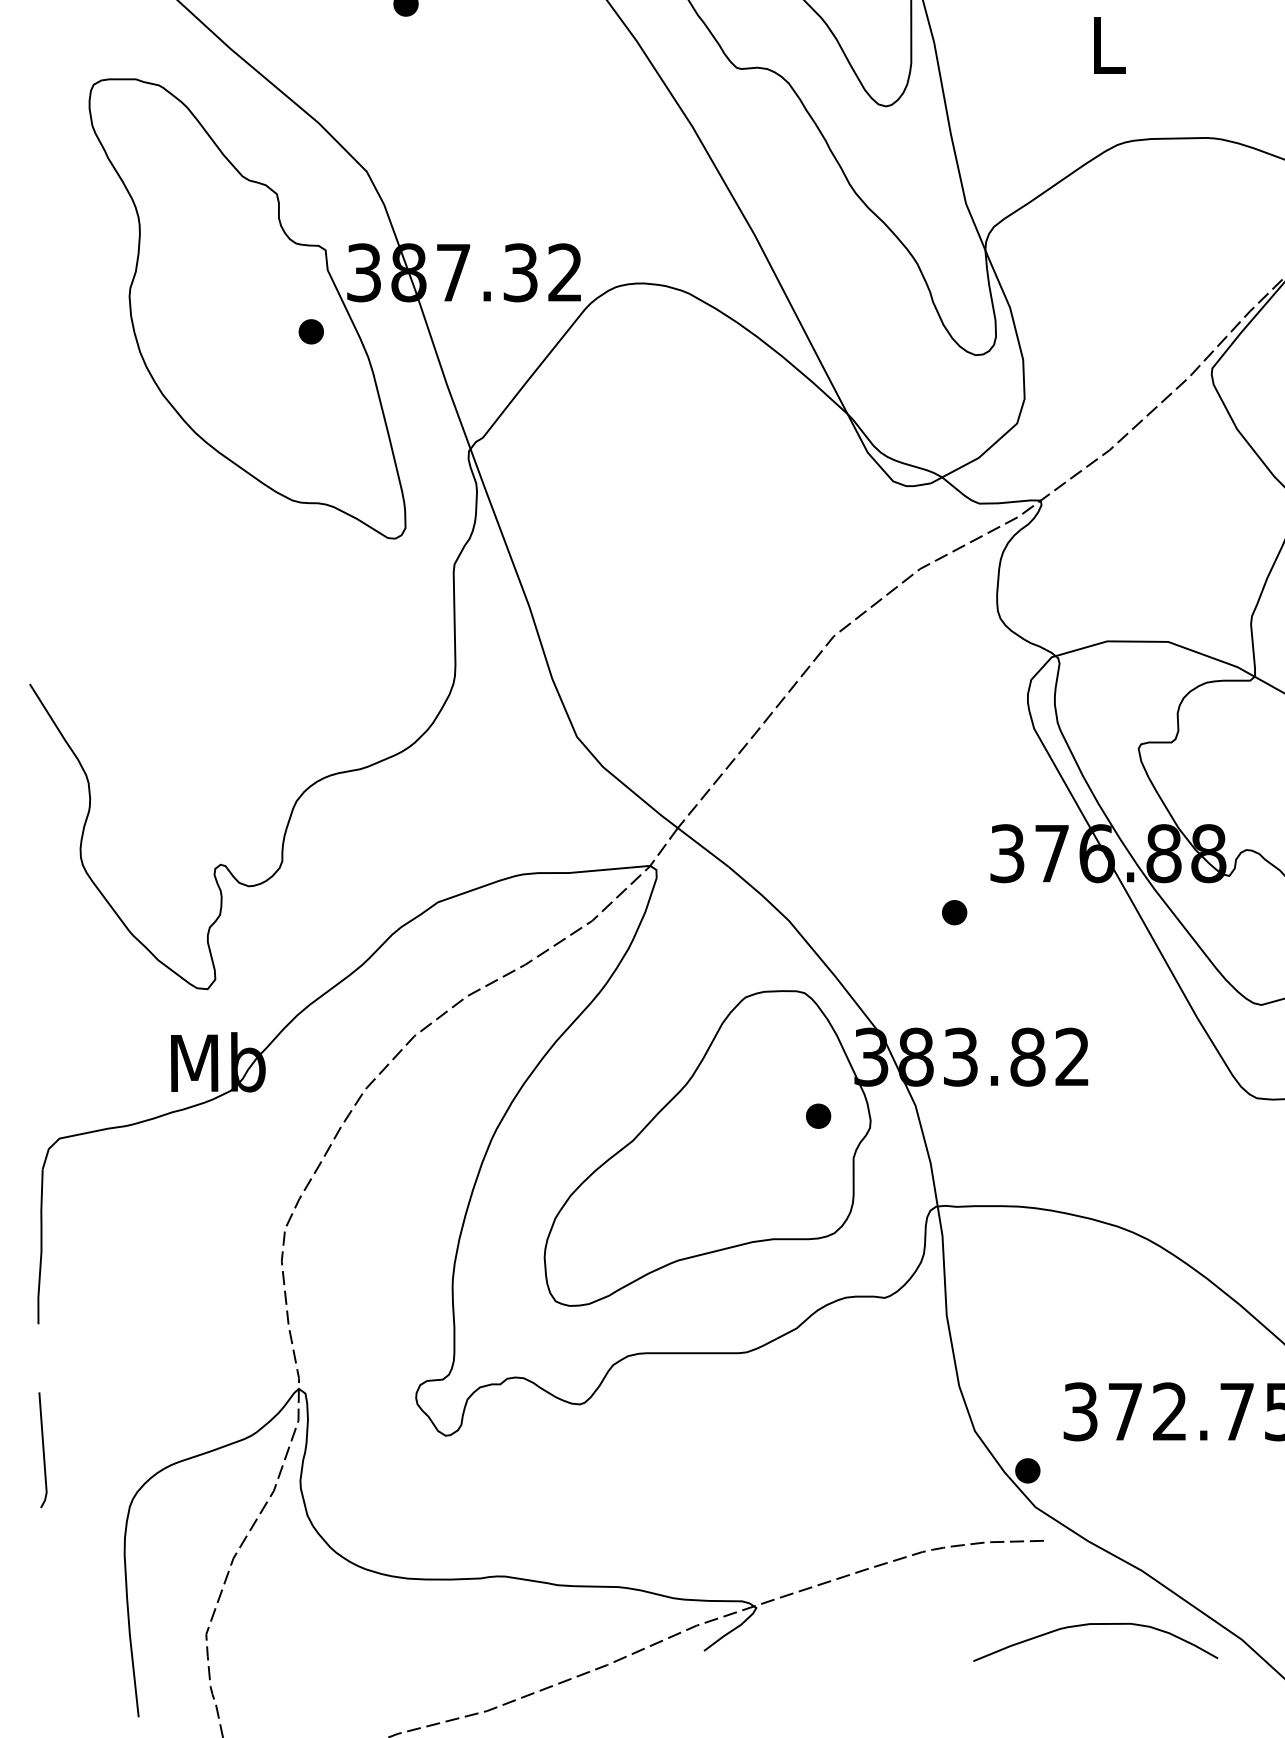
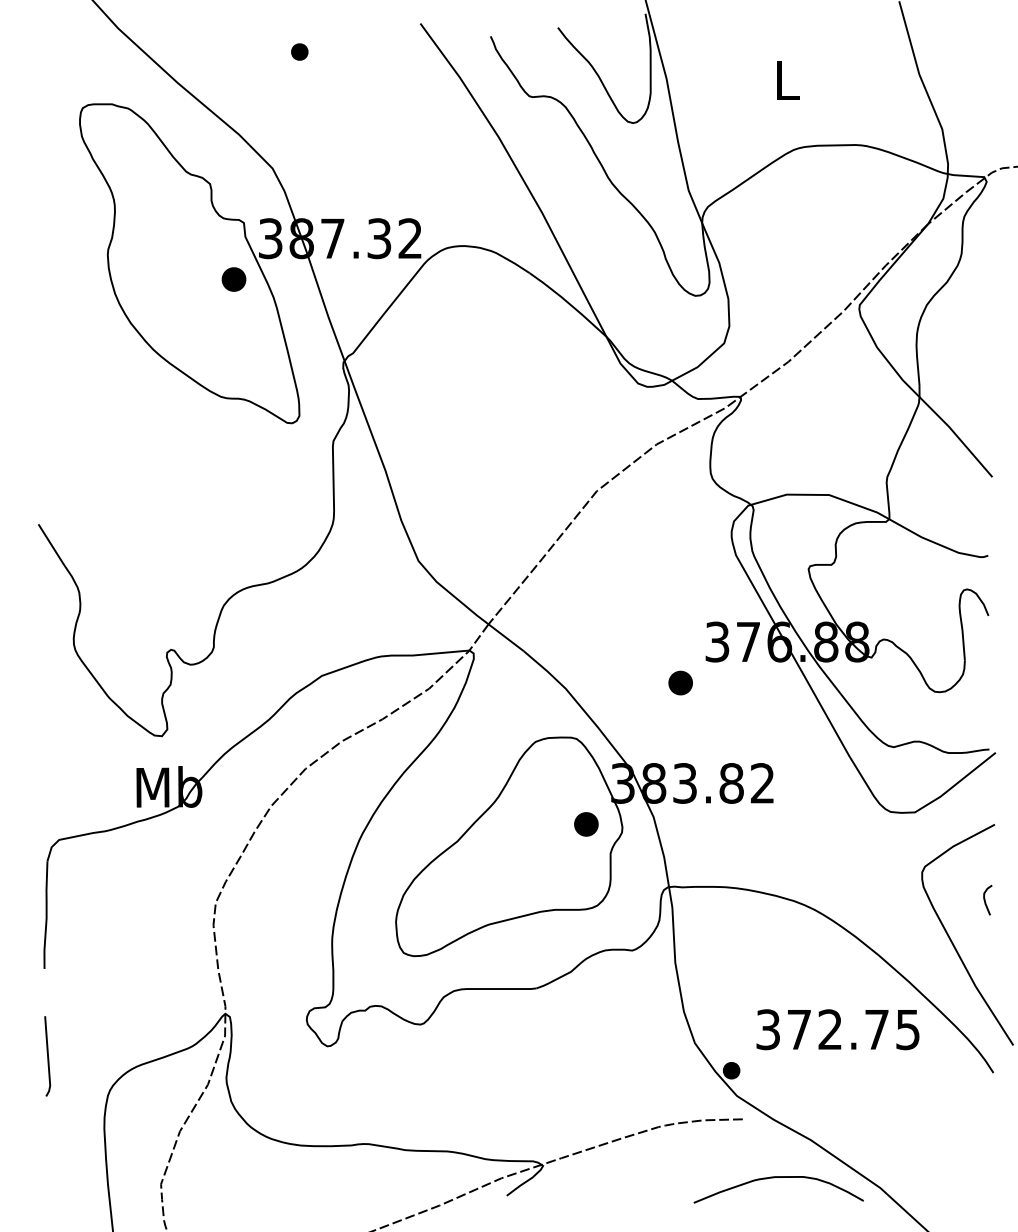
part: (310, 331) -> (233, 279), size x1.4
part: (954, 911) -> (680, 682), size x1.4
part: (817, 1116) -> (585, 824), size x1.4

